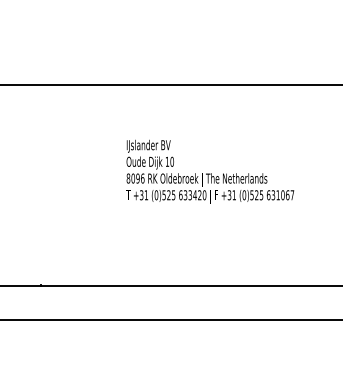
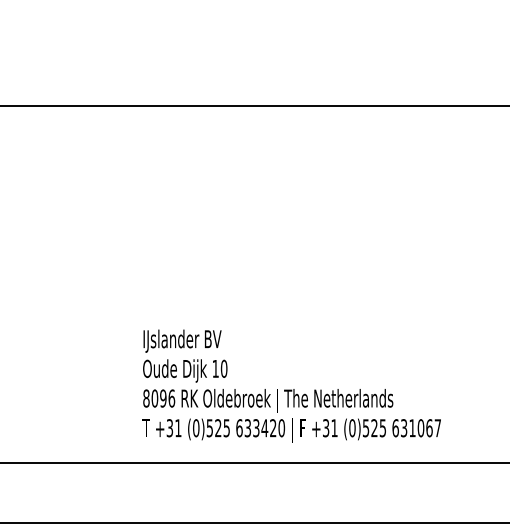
text: (210, 171) -> (292, 385), moved

